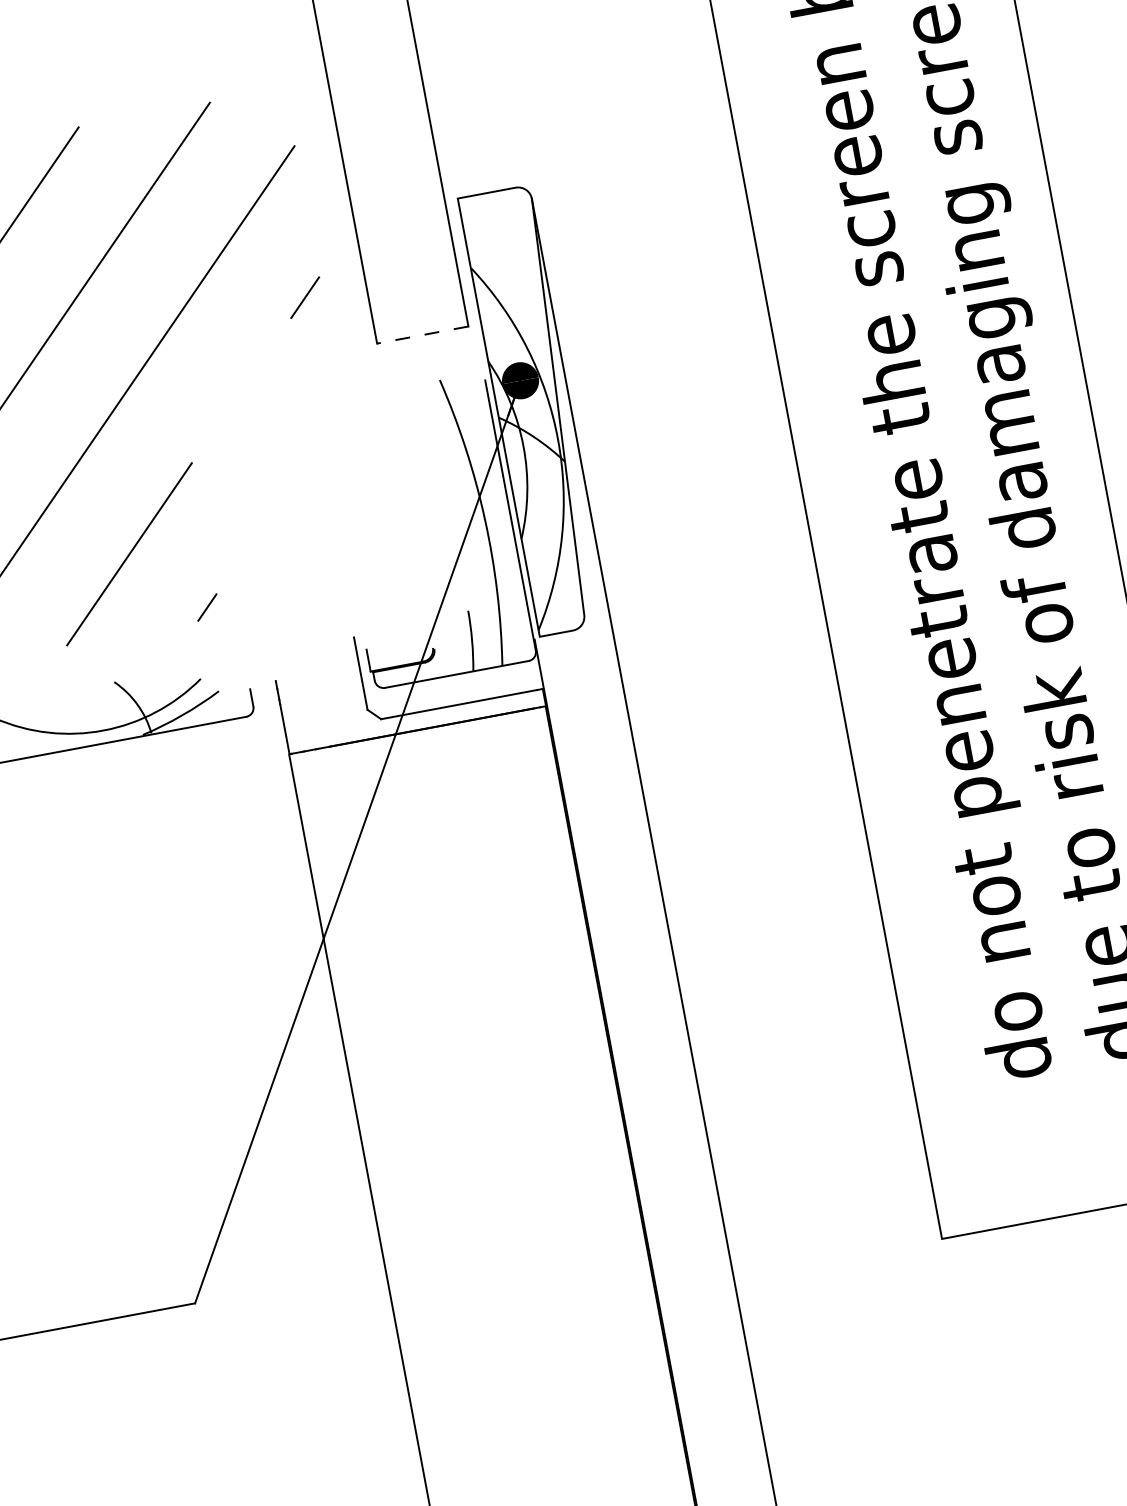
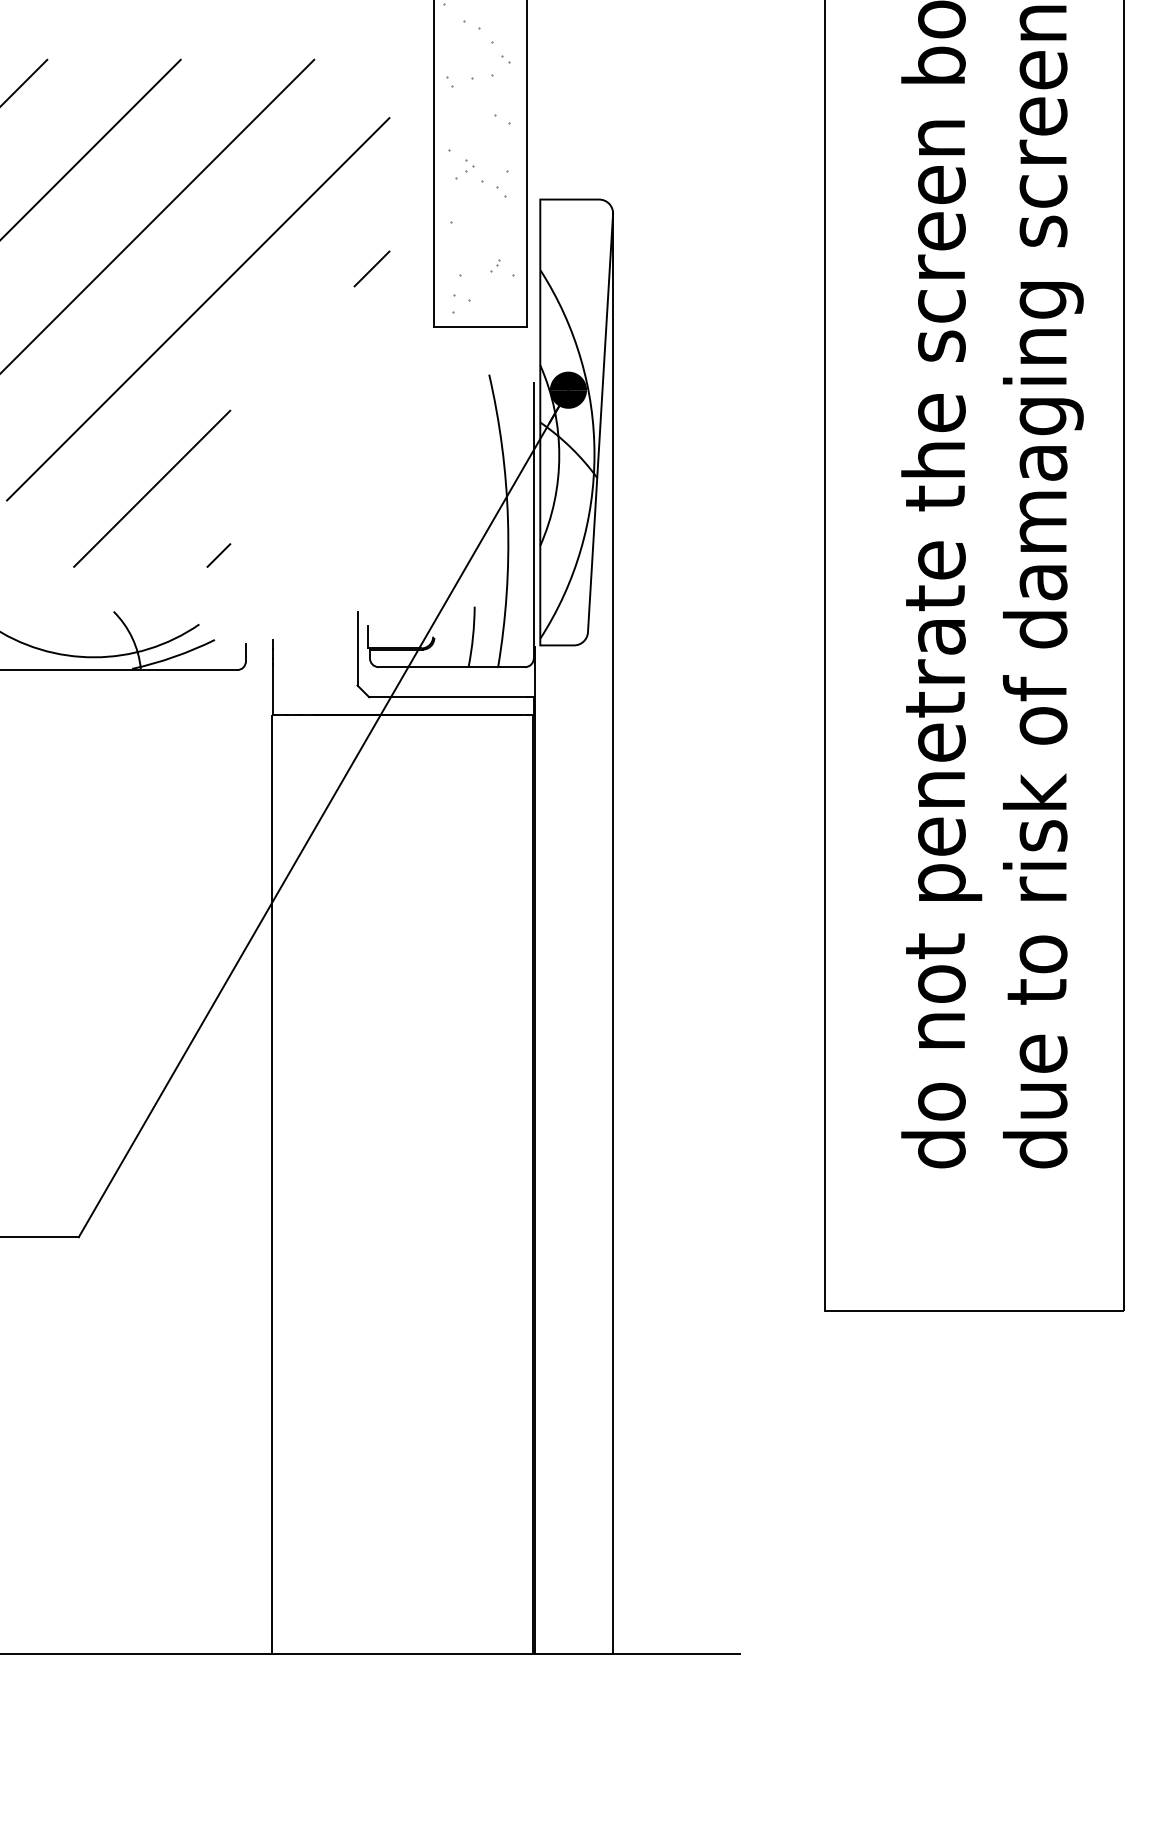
hatch: (389, 169) -> (478, 158), added
line: (422, 335) -> (480, 327), dashed -> solid

